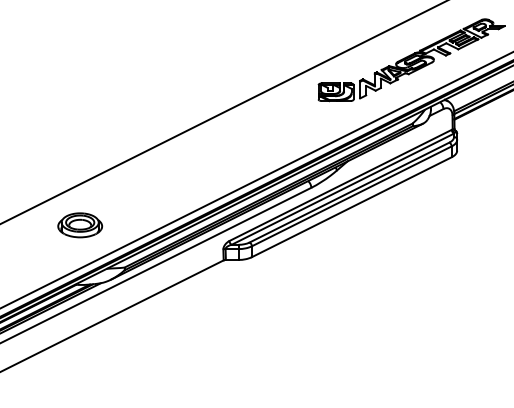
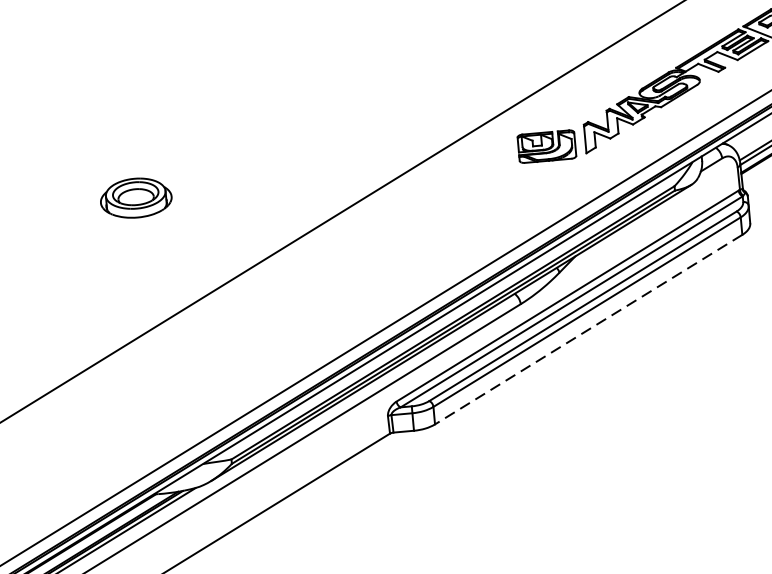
line: (351, 207) -> (588, 330), solid -> dashed
part: (80, 225) -> (136, 198), moved

